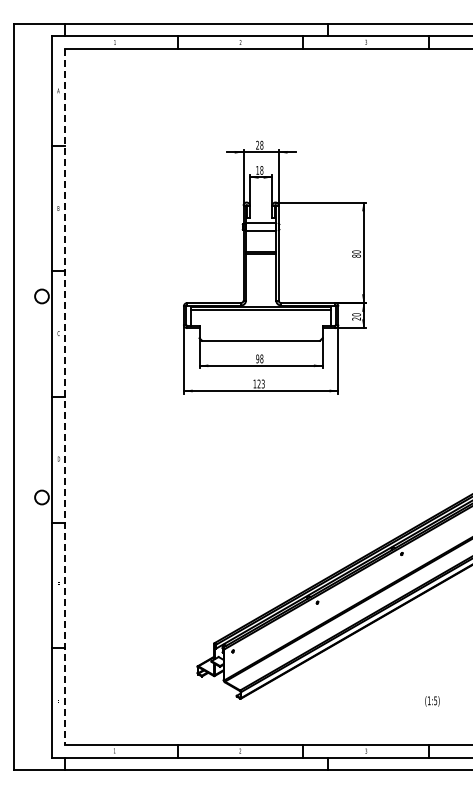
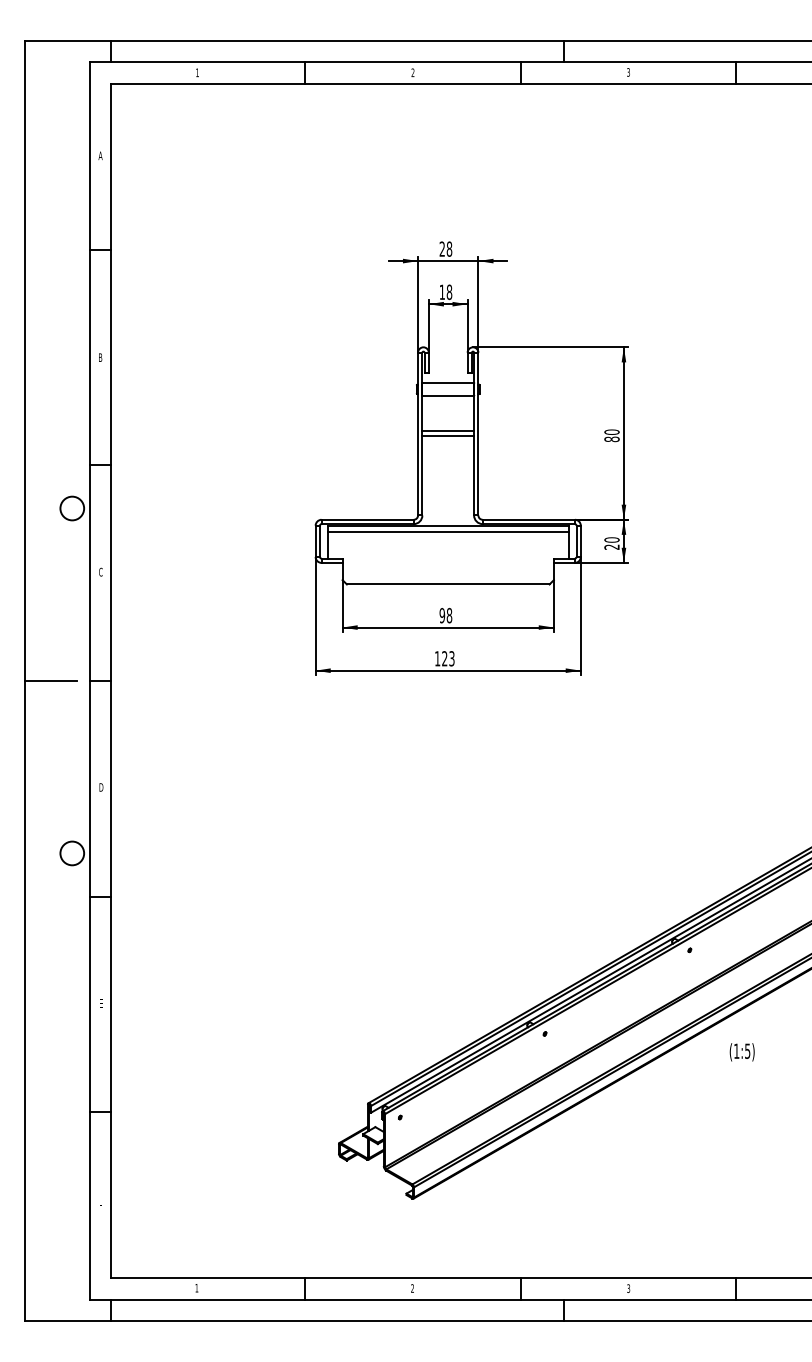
line: (29, 397) -> (50, 681), added
line: (64, 397) -> (110, 681), dashed -> solid
text: (432, 701) -> (742, 1052), moved

